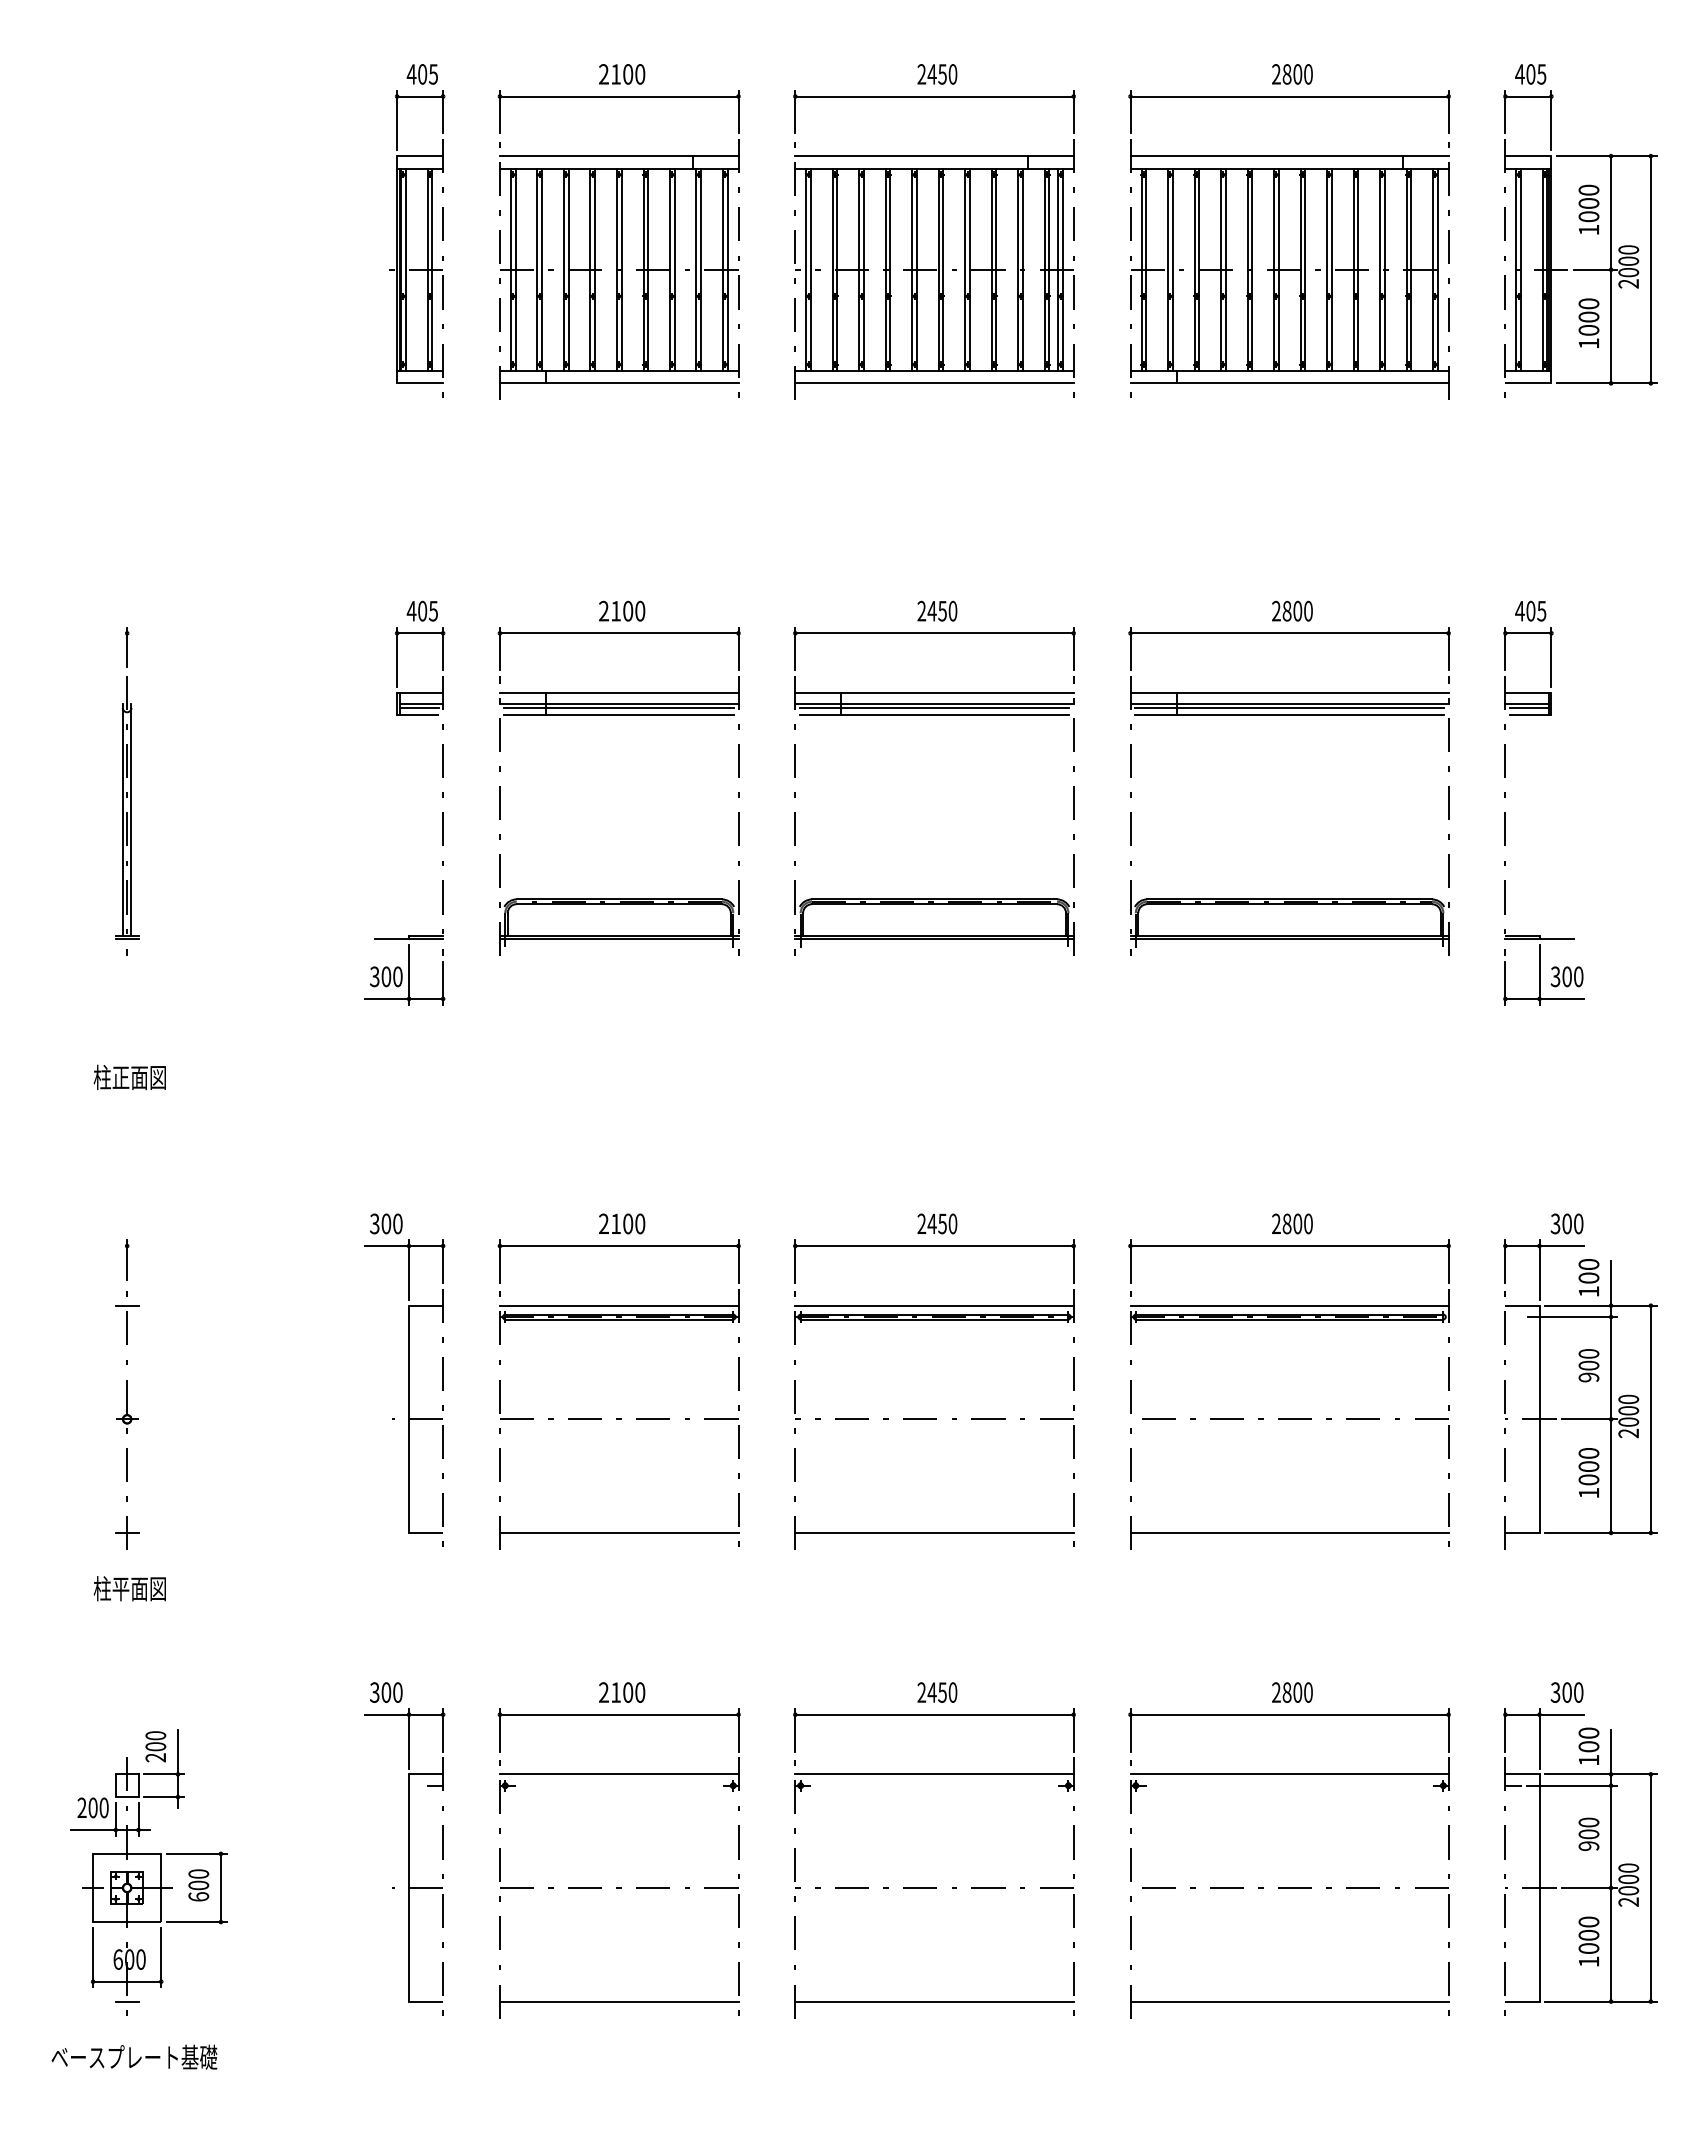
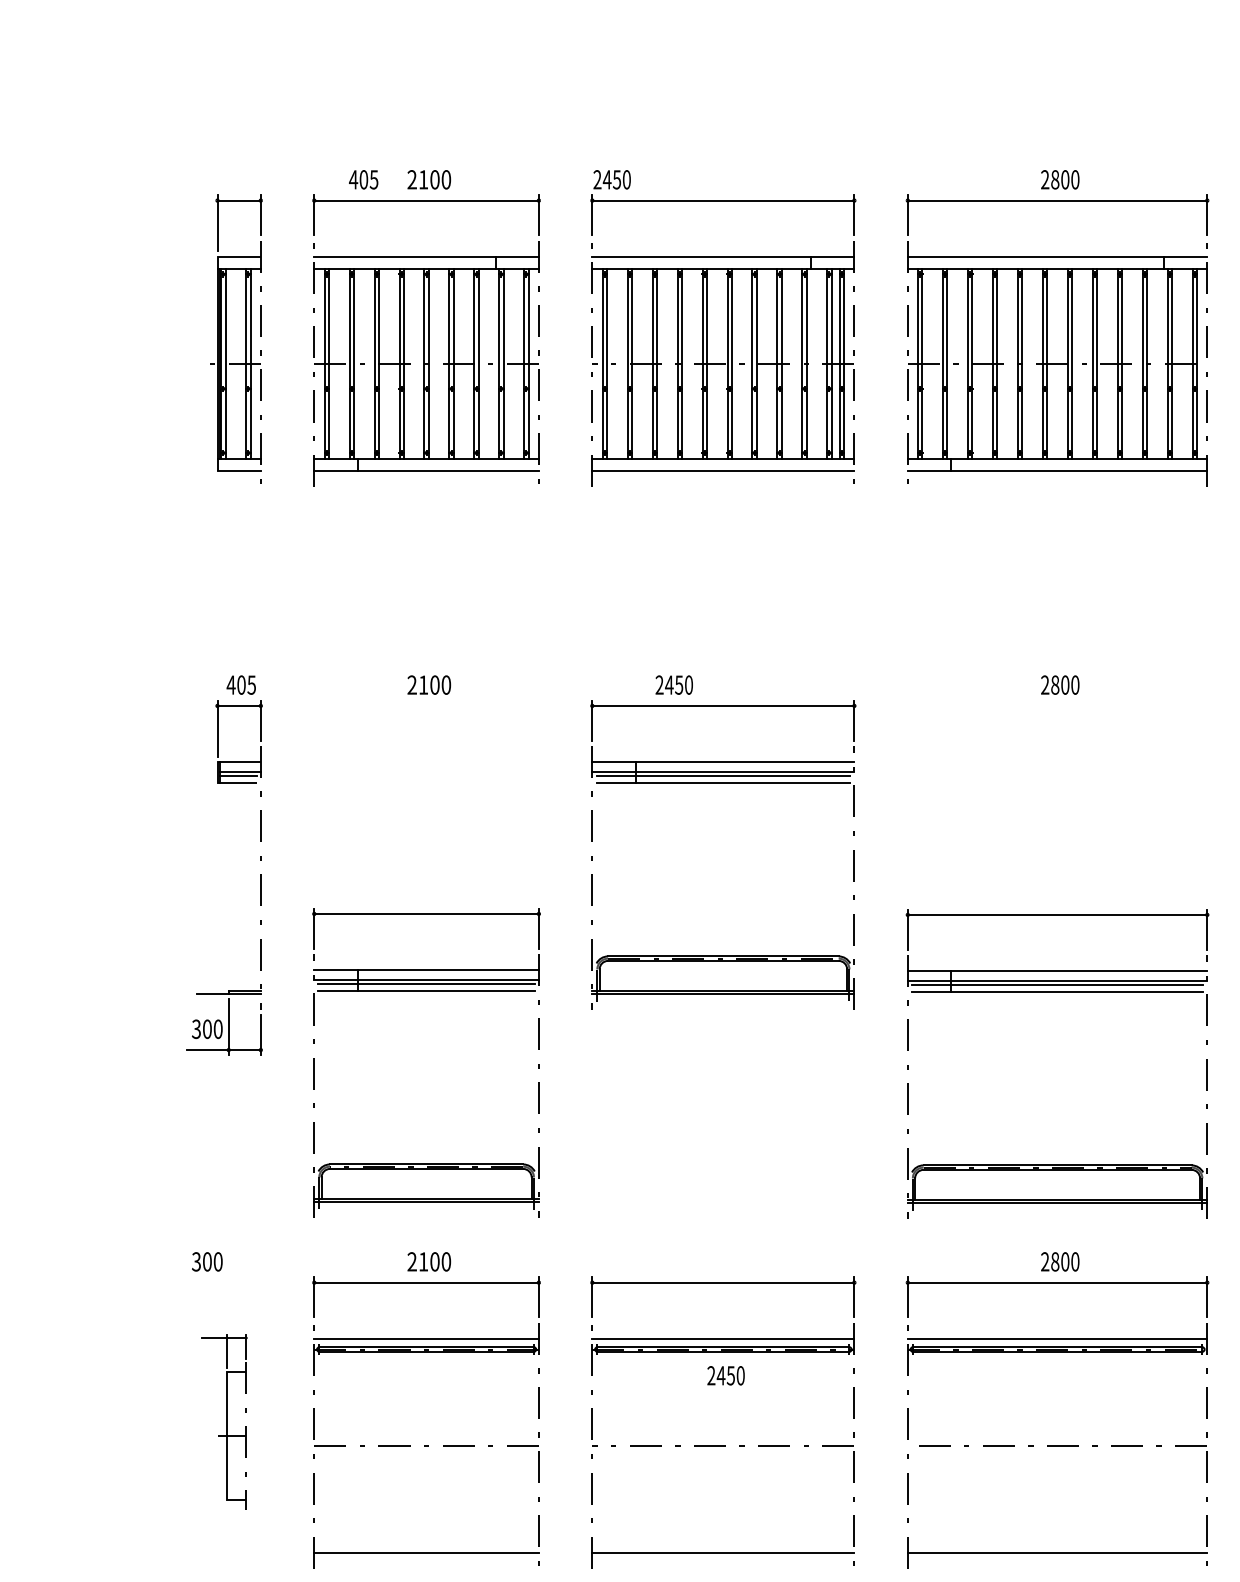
text: (421, 74) -> (362, 179), moved
text: (937, 74) -> (612, 179), moved
text: (937, 610) -> (674, 684), moved
part: (618, 715) -> (425, 991), moved
part: (1289, 715) -> (1057, 992), moved
text: (937, 1223) -> (726, 1375), moved
part: (404, 1392) -> (224, 1420), size x0.6

